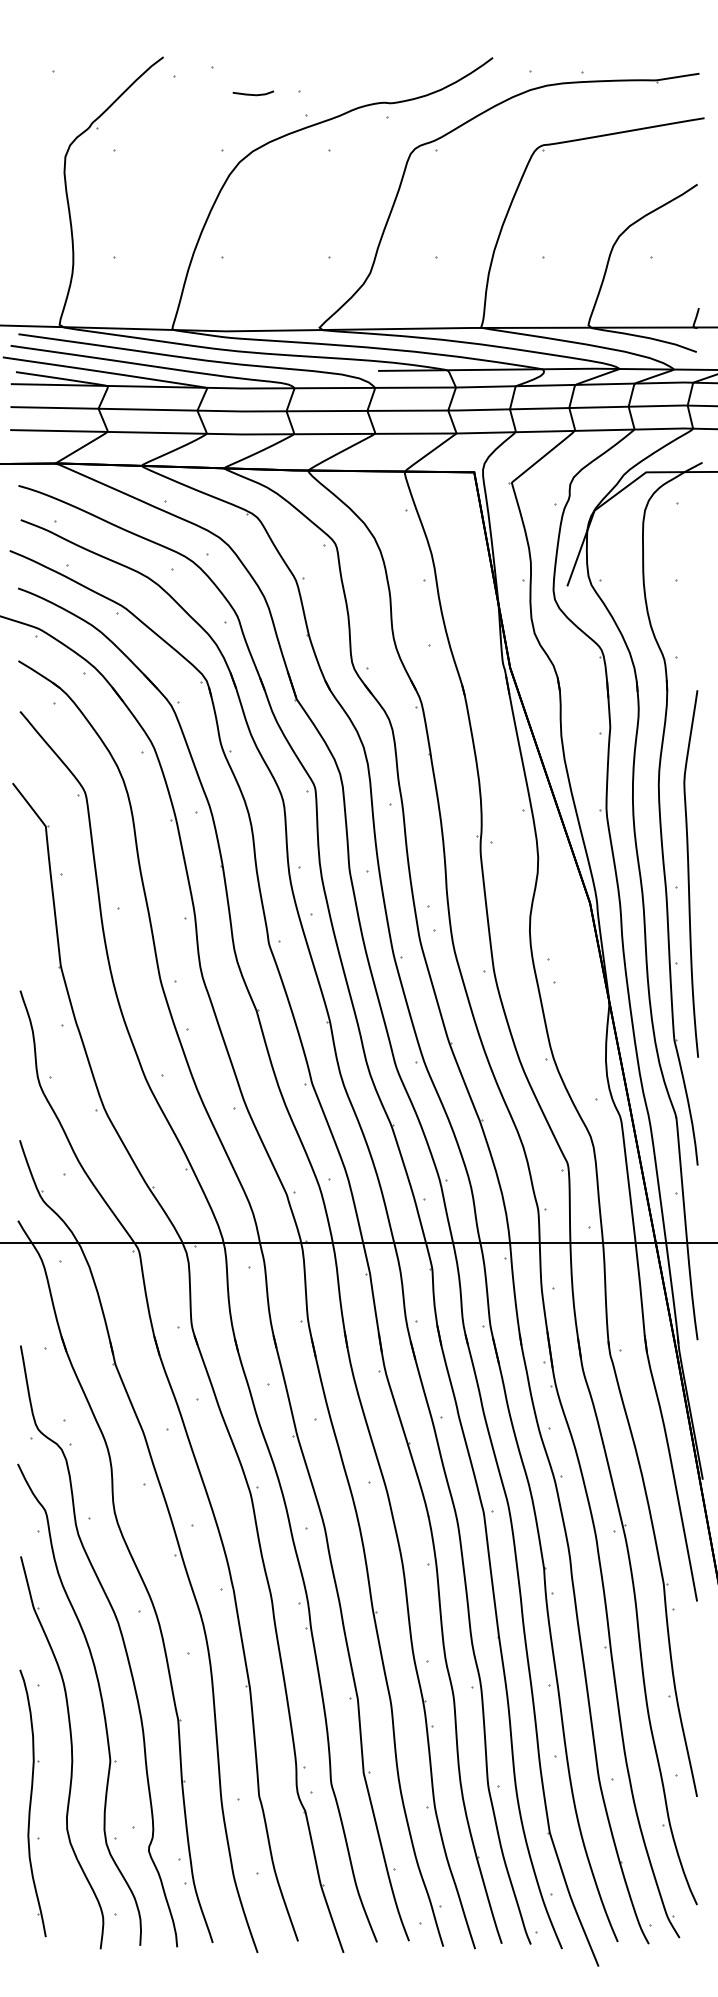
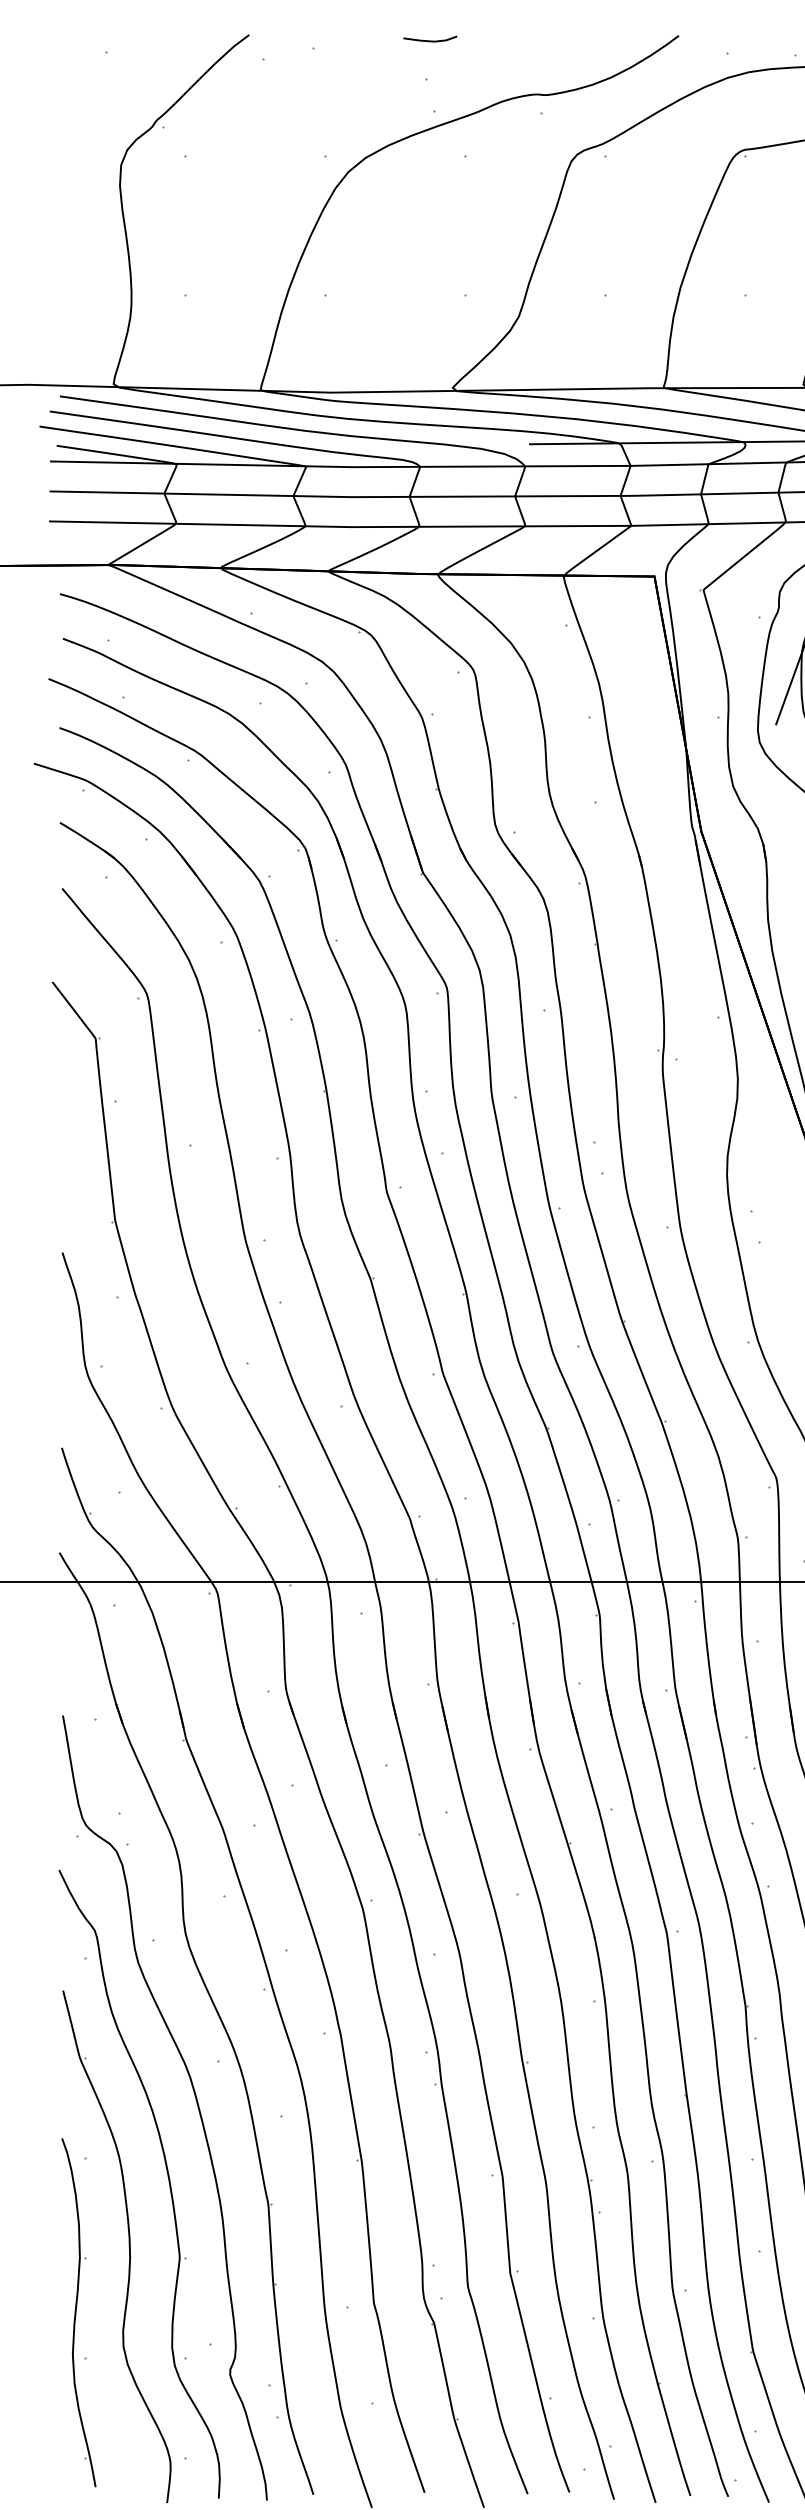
line: (253, 94) -> (430, 40), moved

